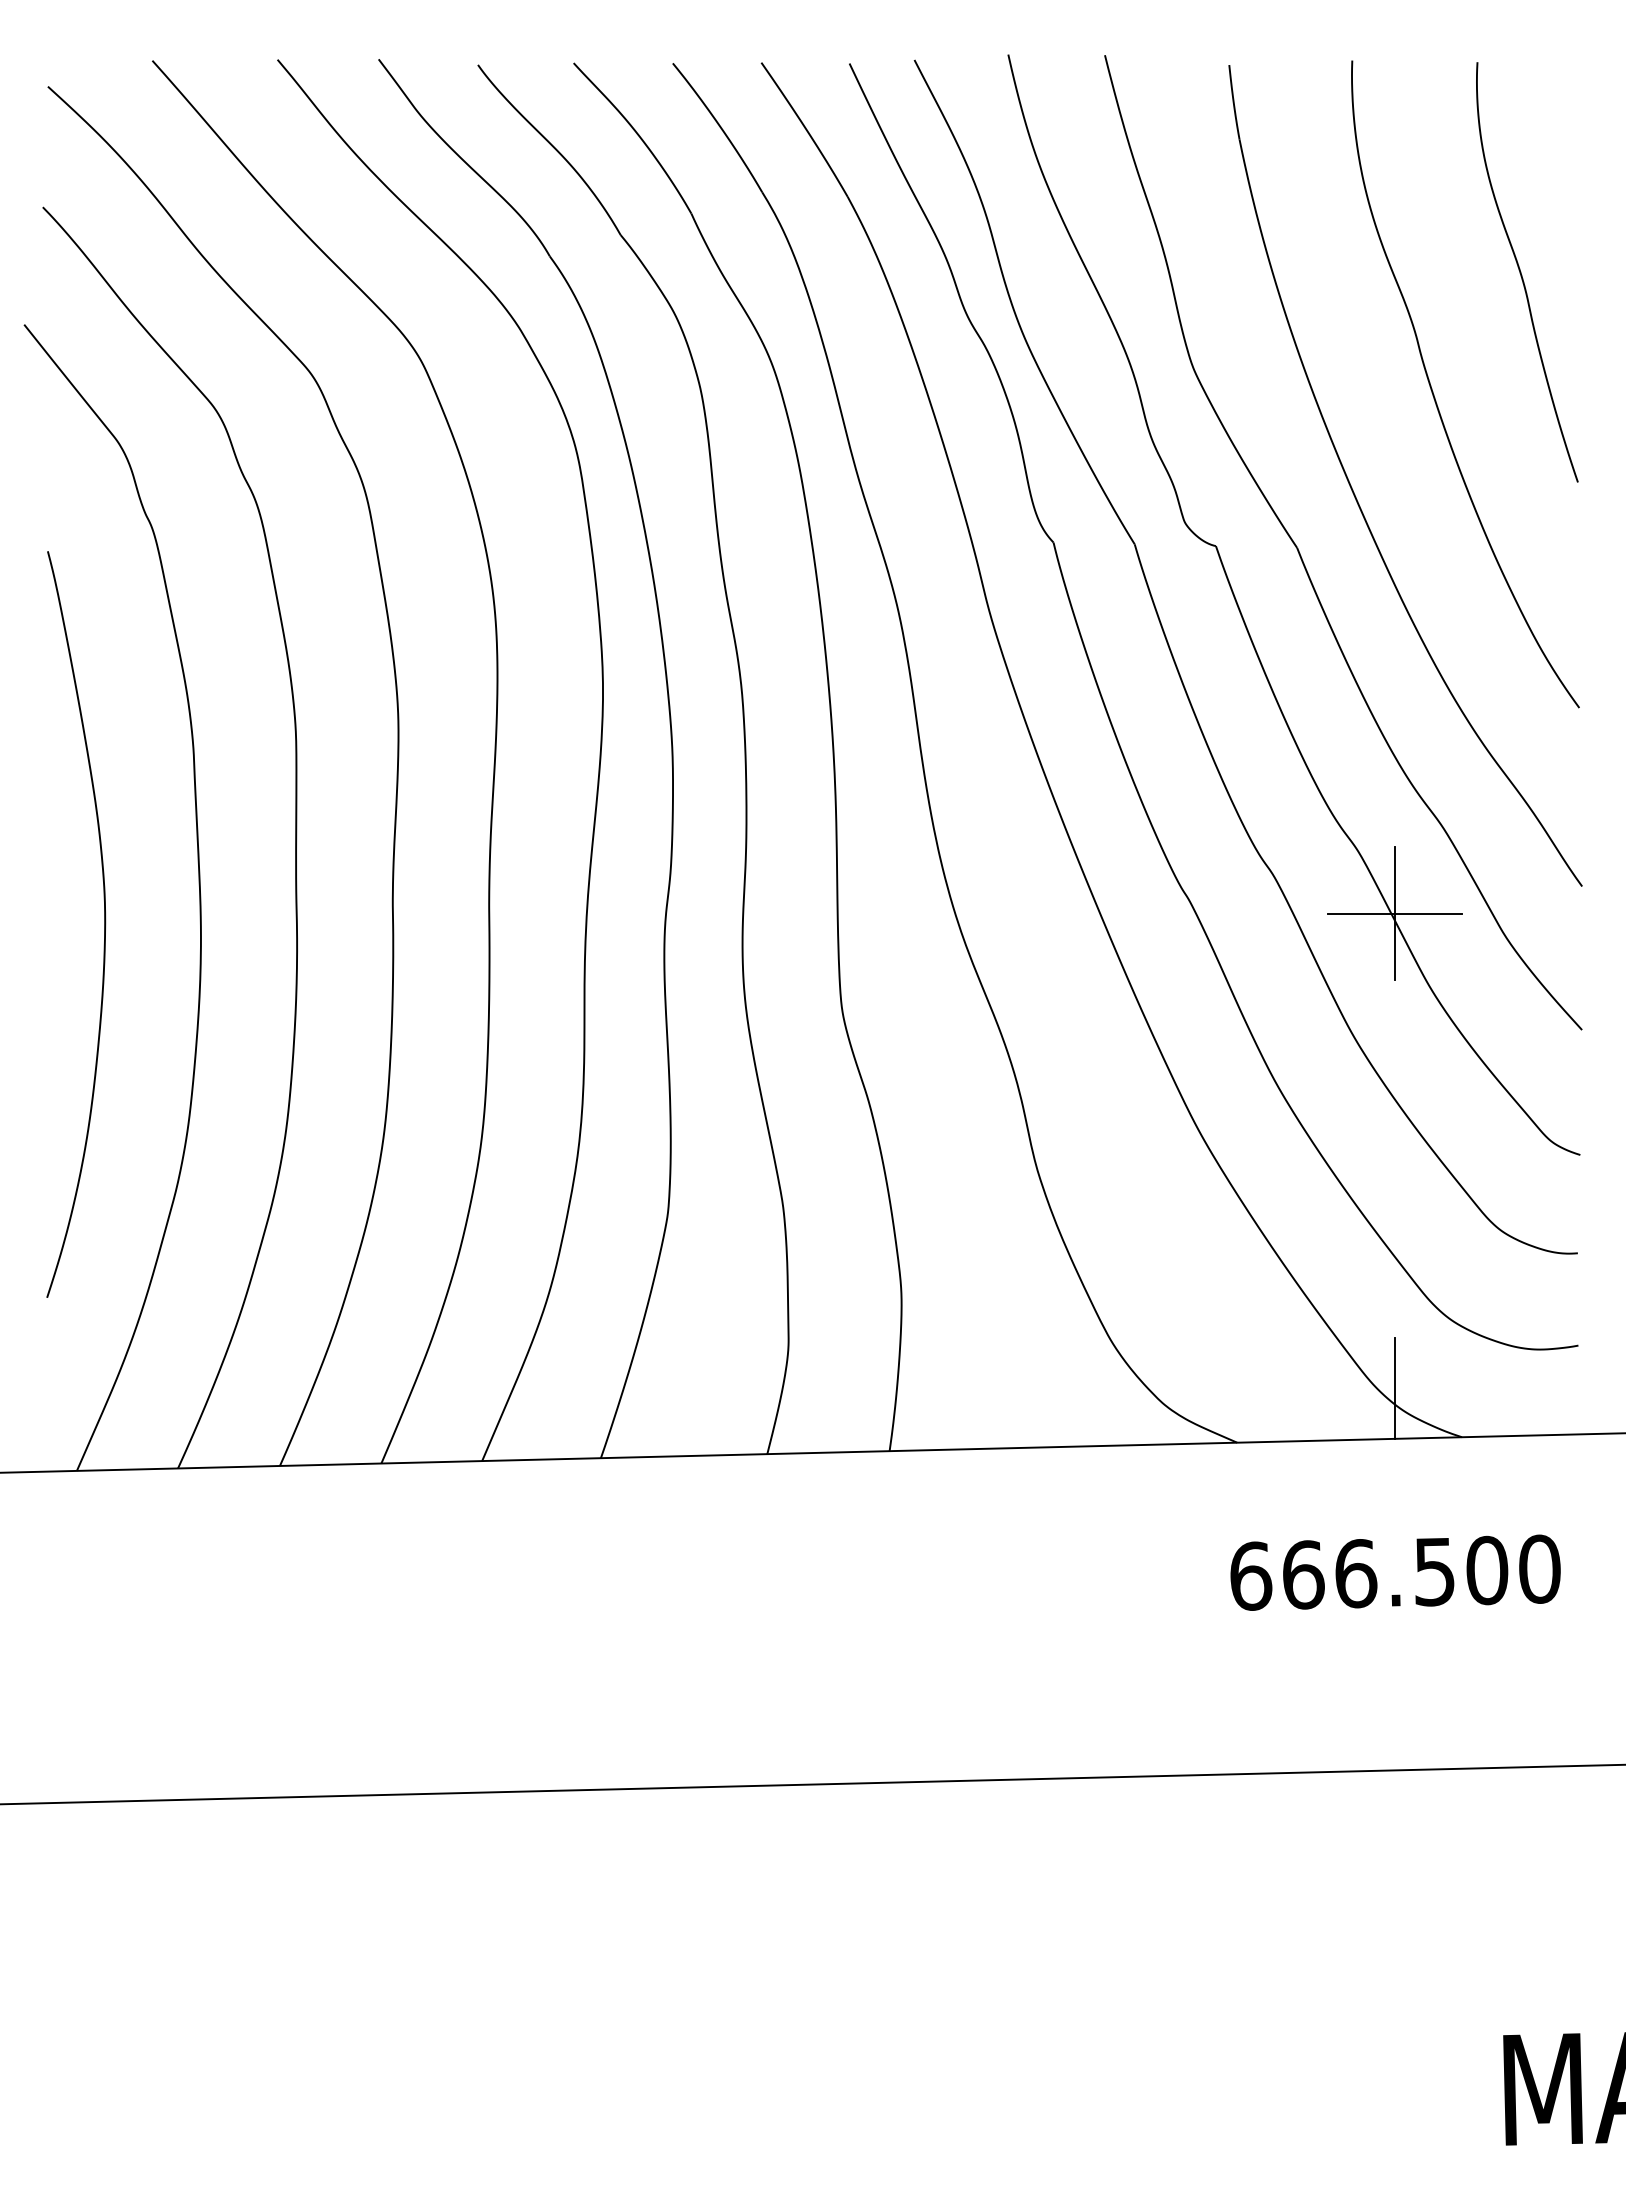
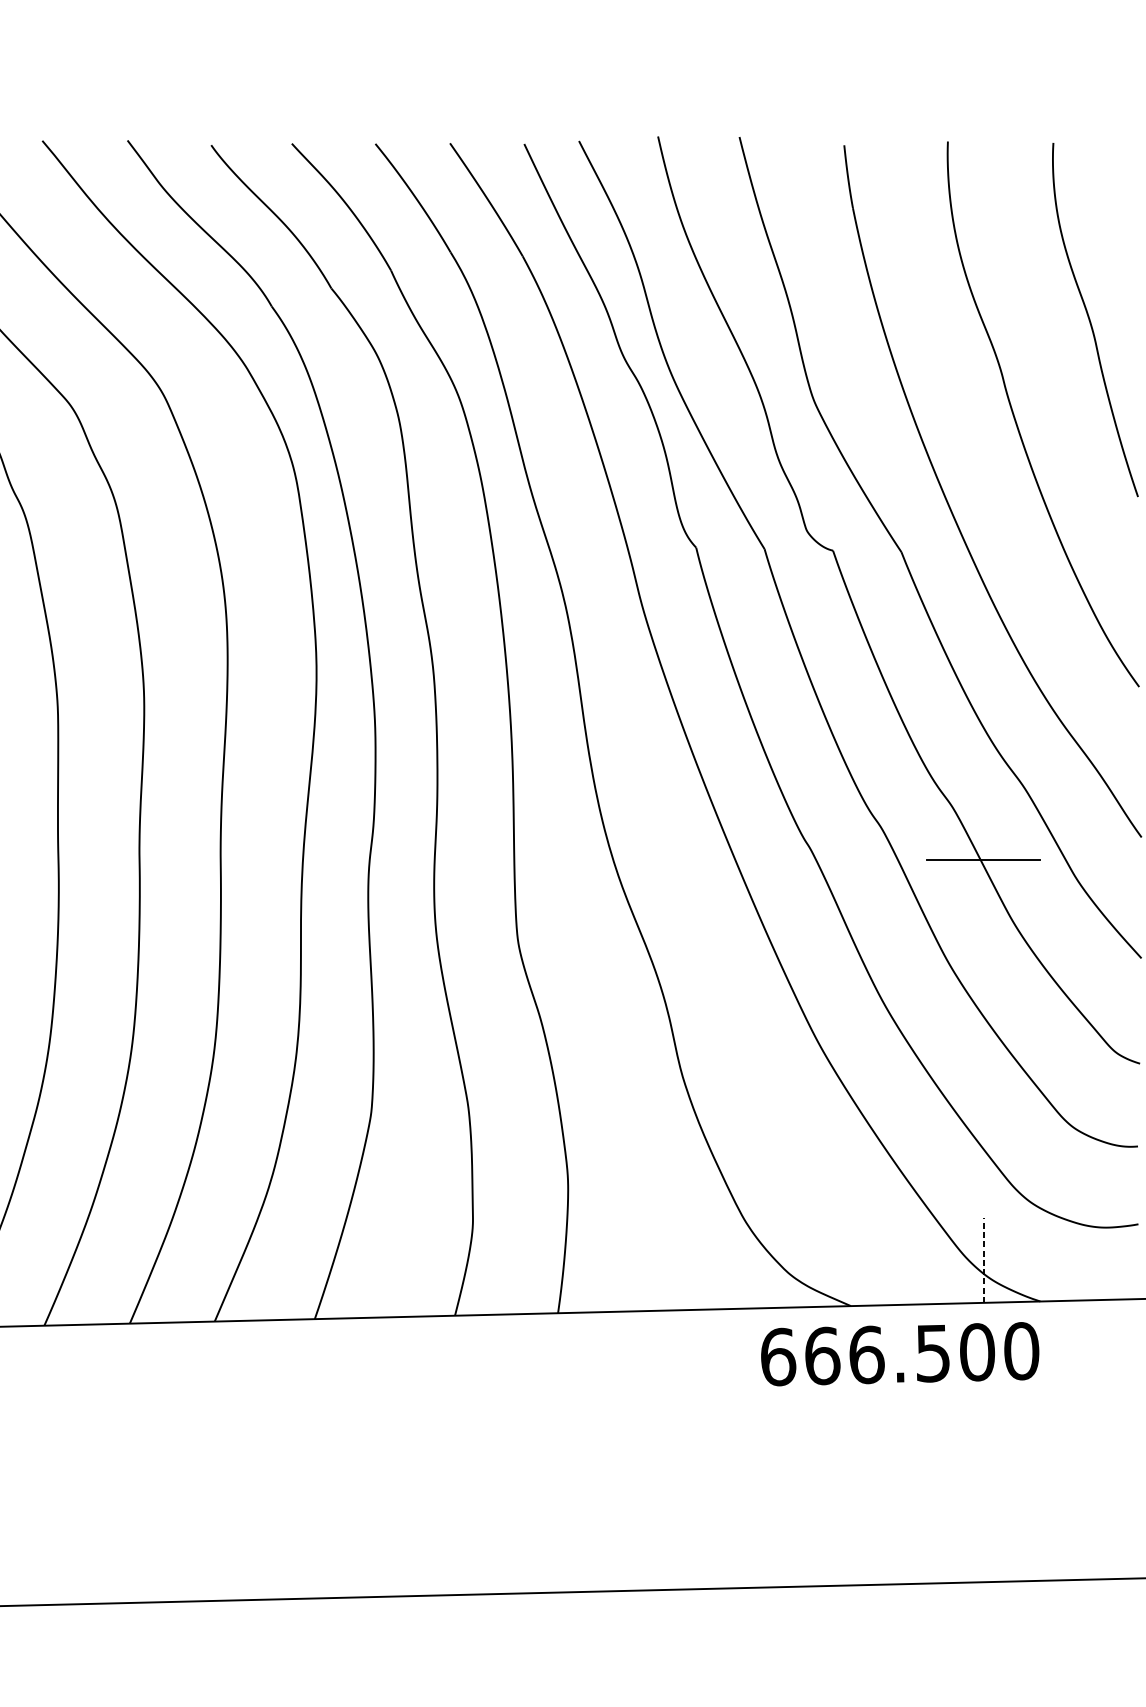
line: (1394, 913) -> (983, 860), removed
line: (1394, 1388) -> (983, 1260), solid -> dashed
text: (1395, 1572) -> (900, 1353), moved

